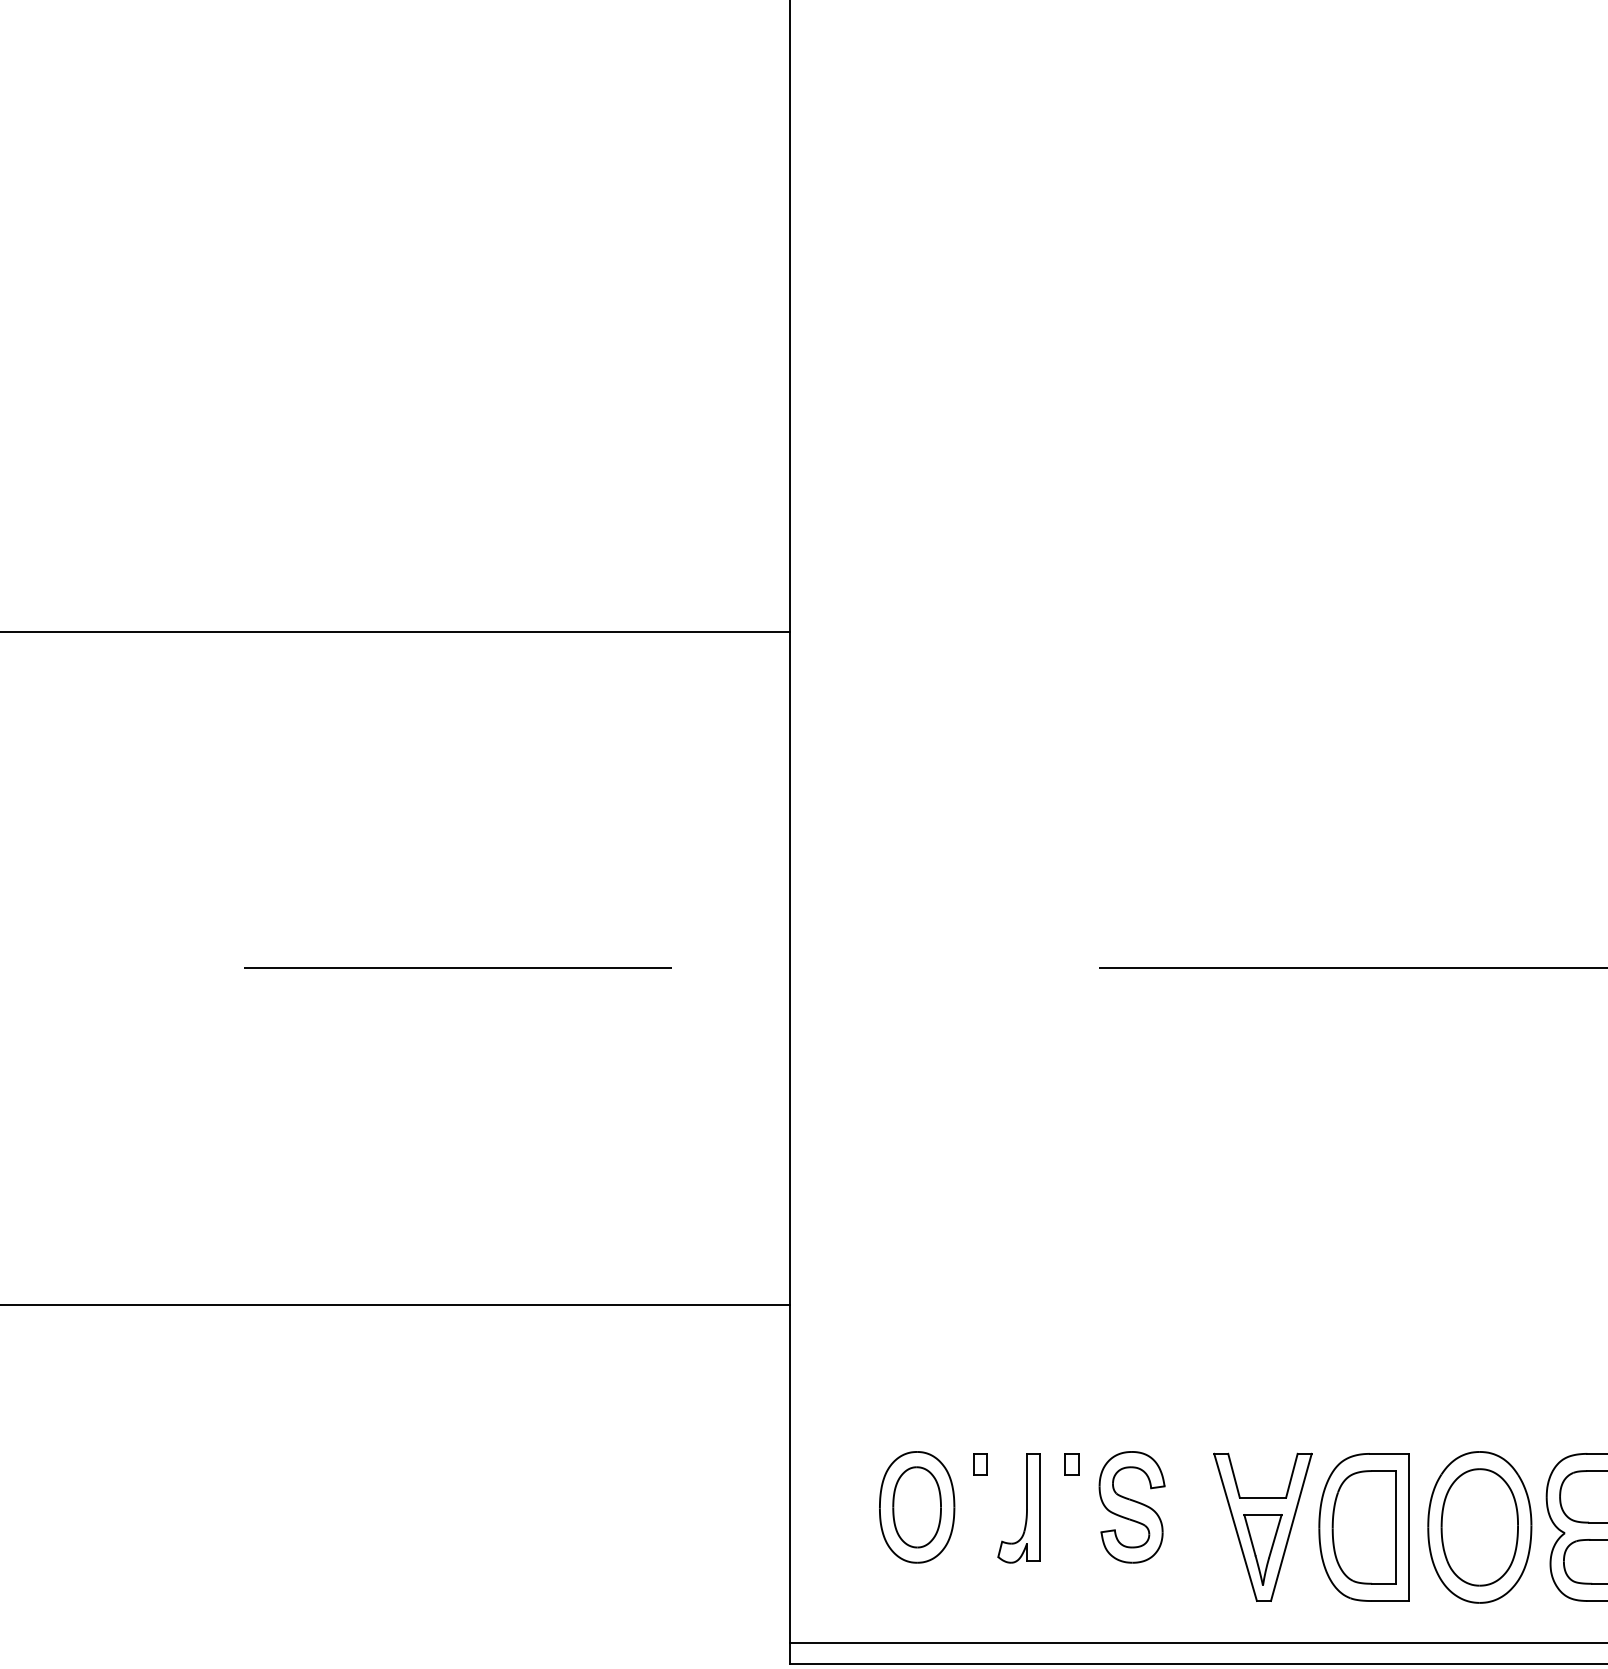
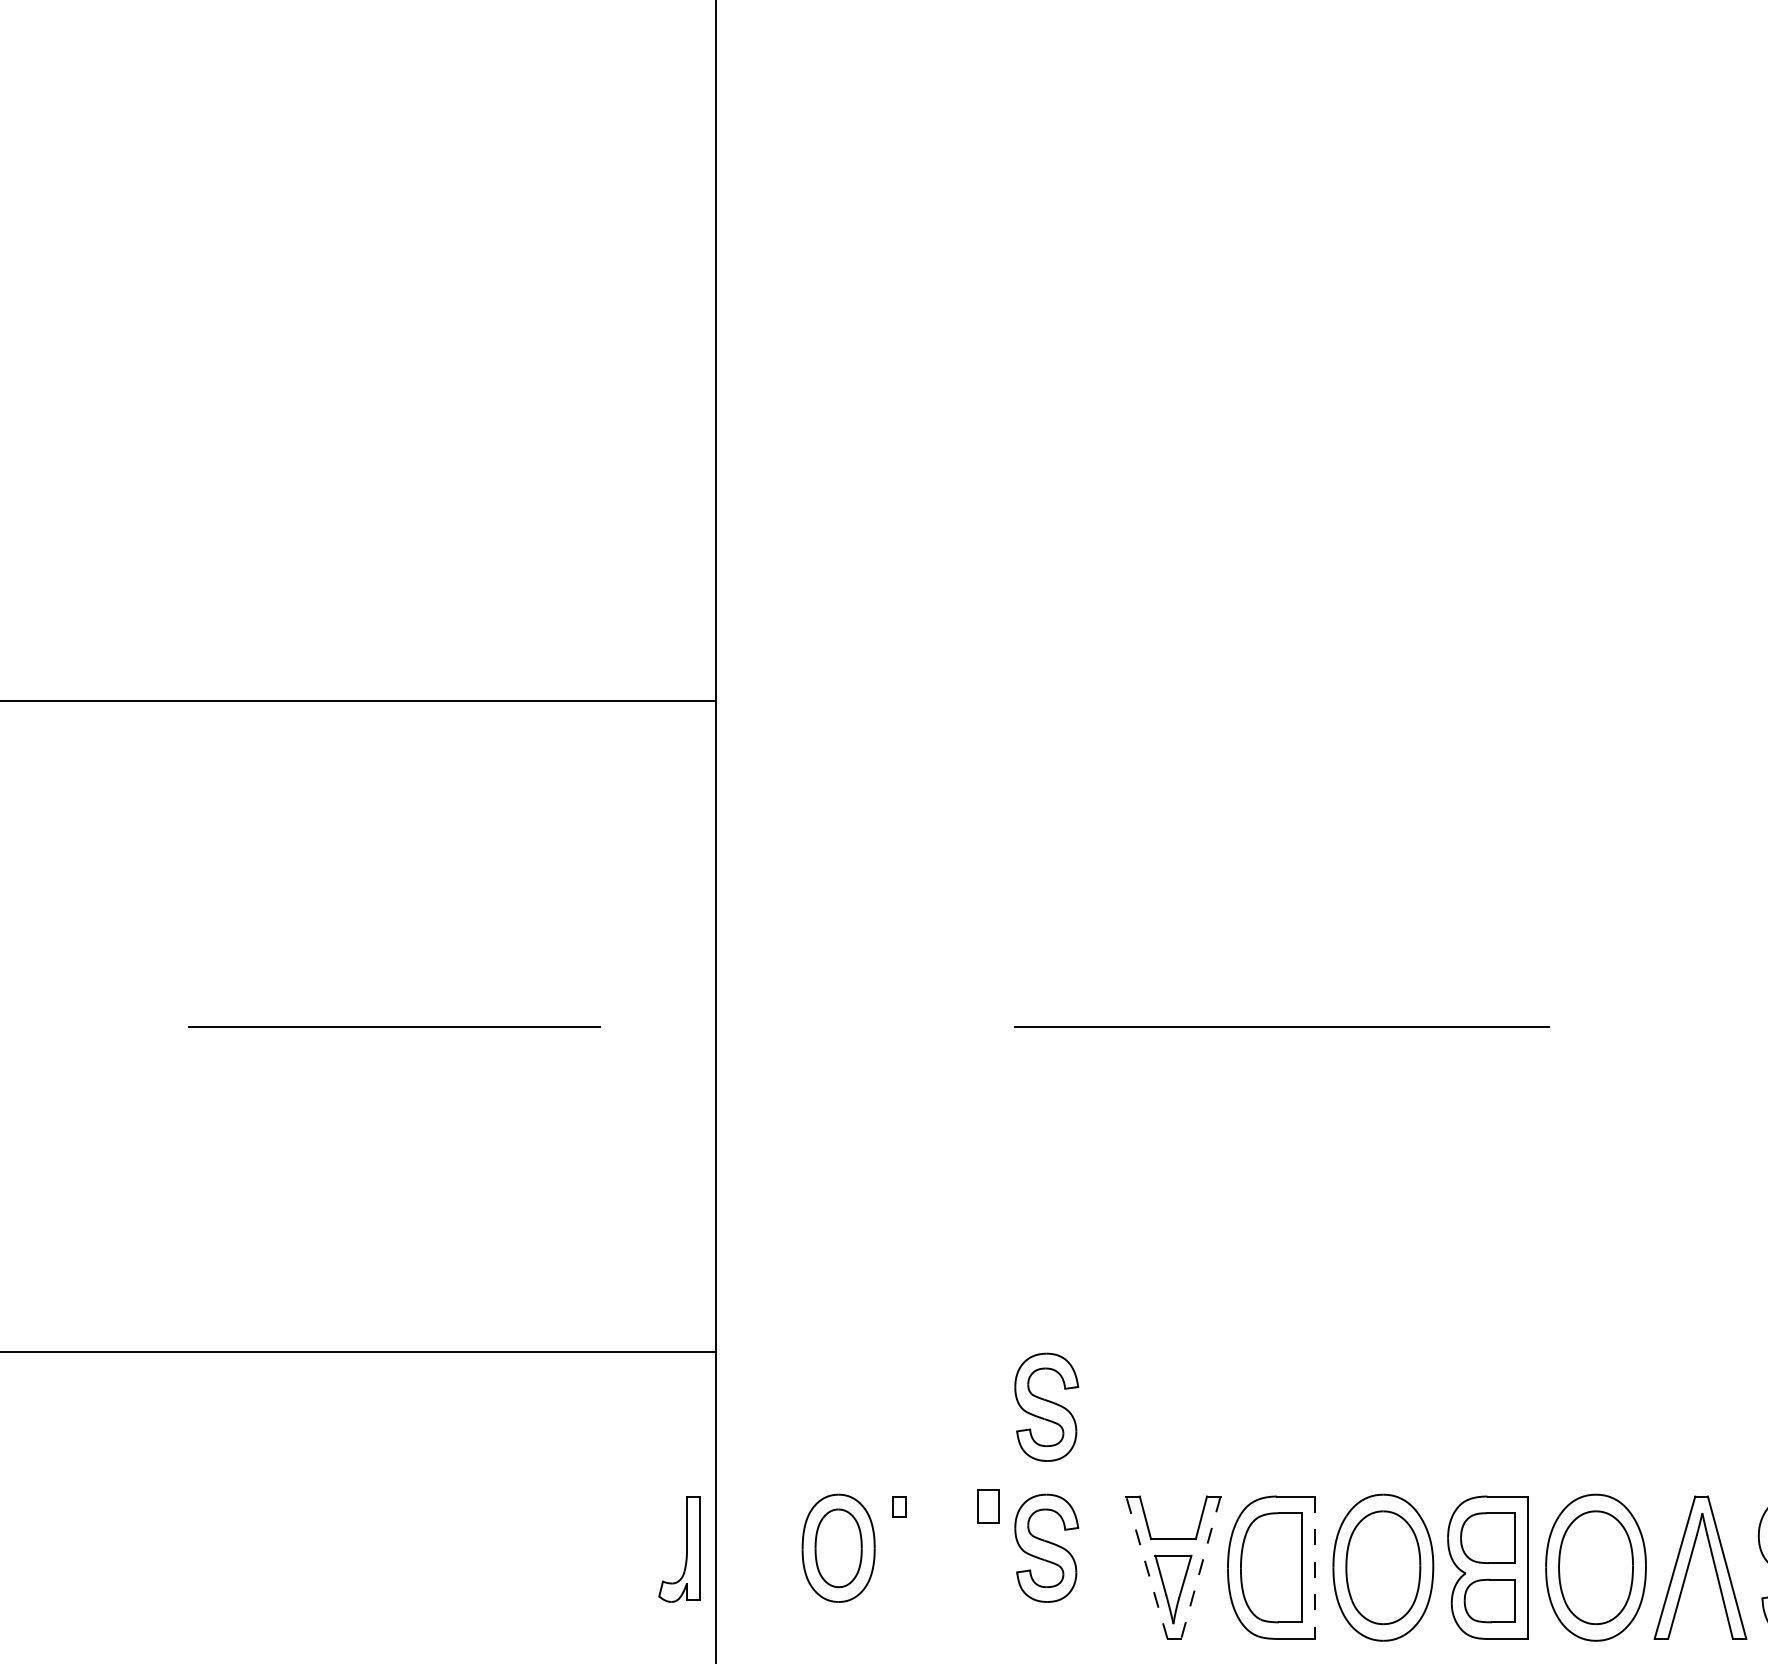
part: (1131, 1360) -> (1046, 1406), added
part: (1071, 1464) -> (988, 1506), size x1.6
part: (1026, 1508) -> (686, 1549), moved
line: (1235, 1527) -> (1146, 1567), solid -> dashed
line: (1290, 1527) -> (1200, 1567), solid -> dashed
line: (1408, 1528) -> (1314, 1568), solid -> dashed

